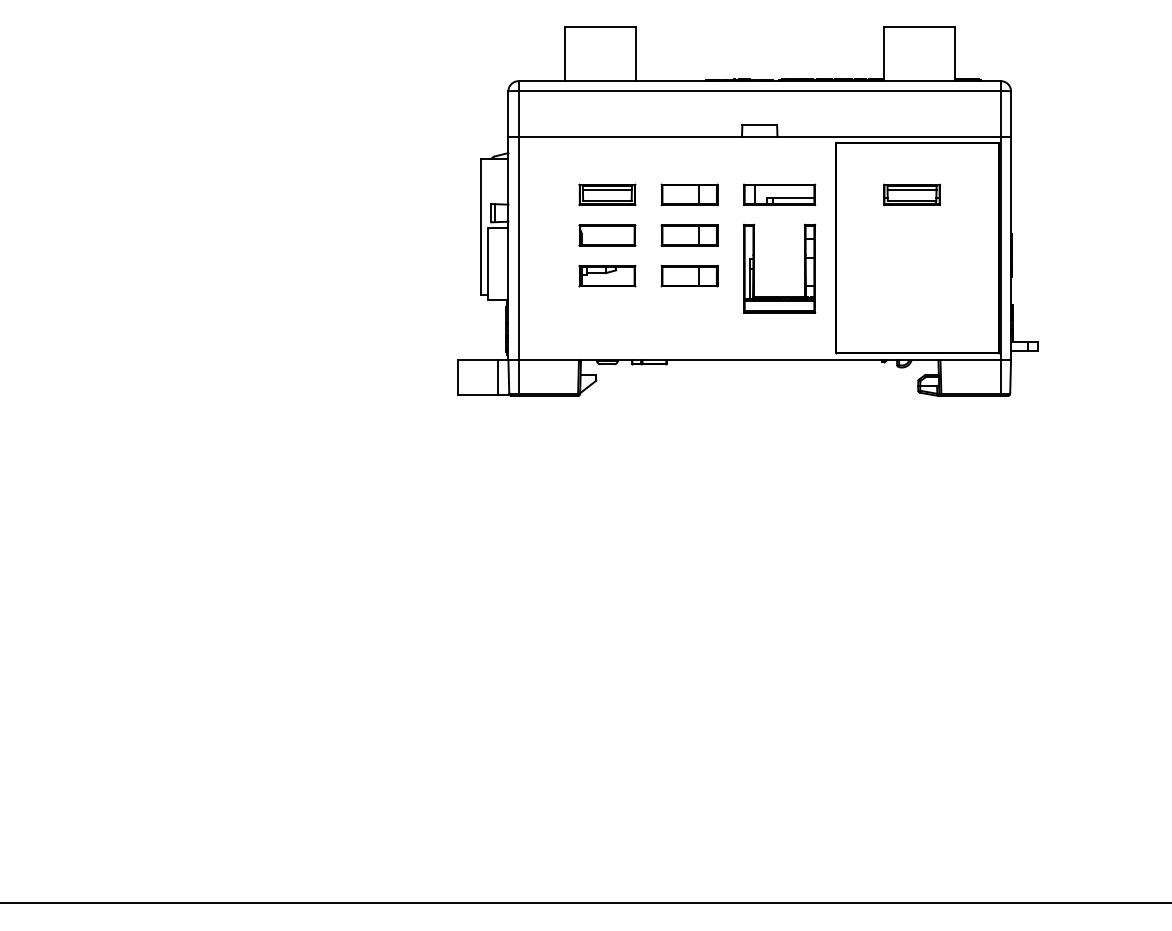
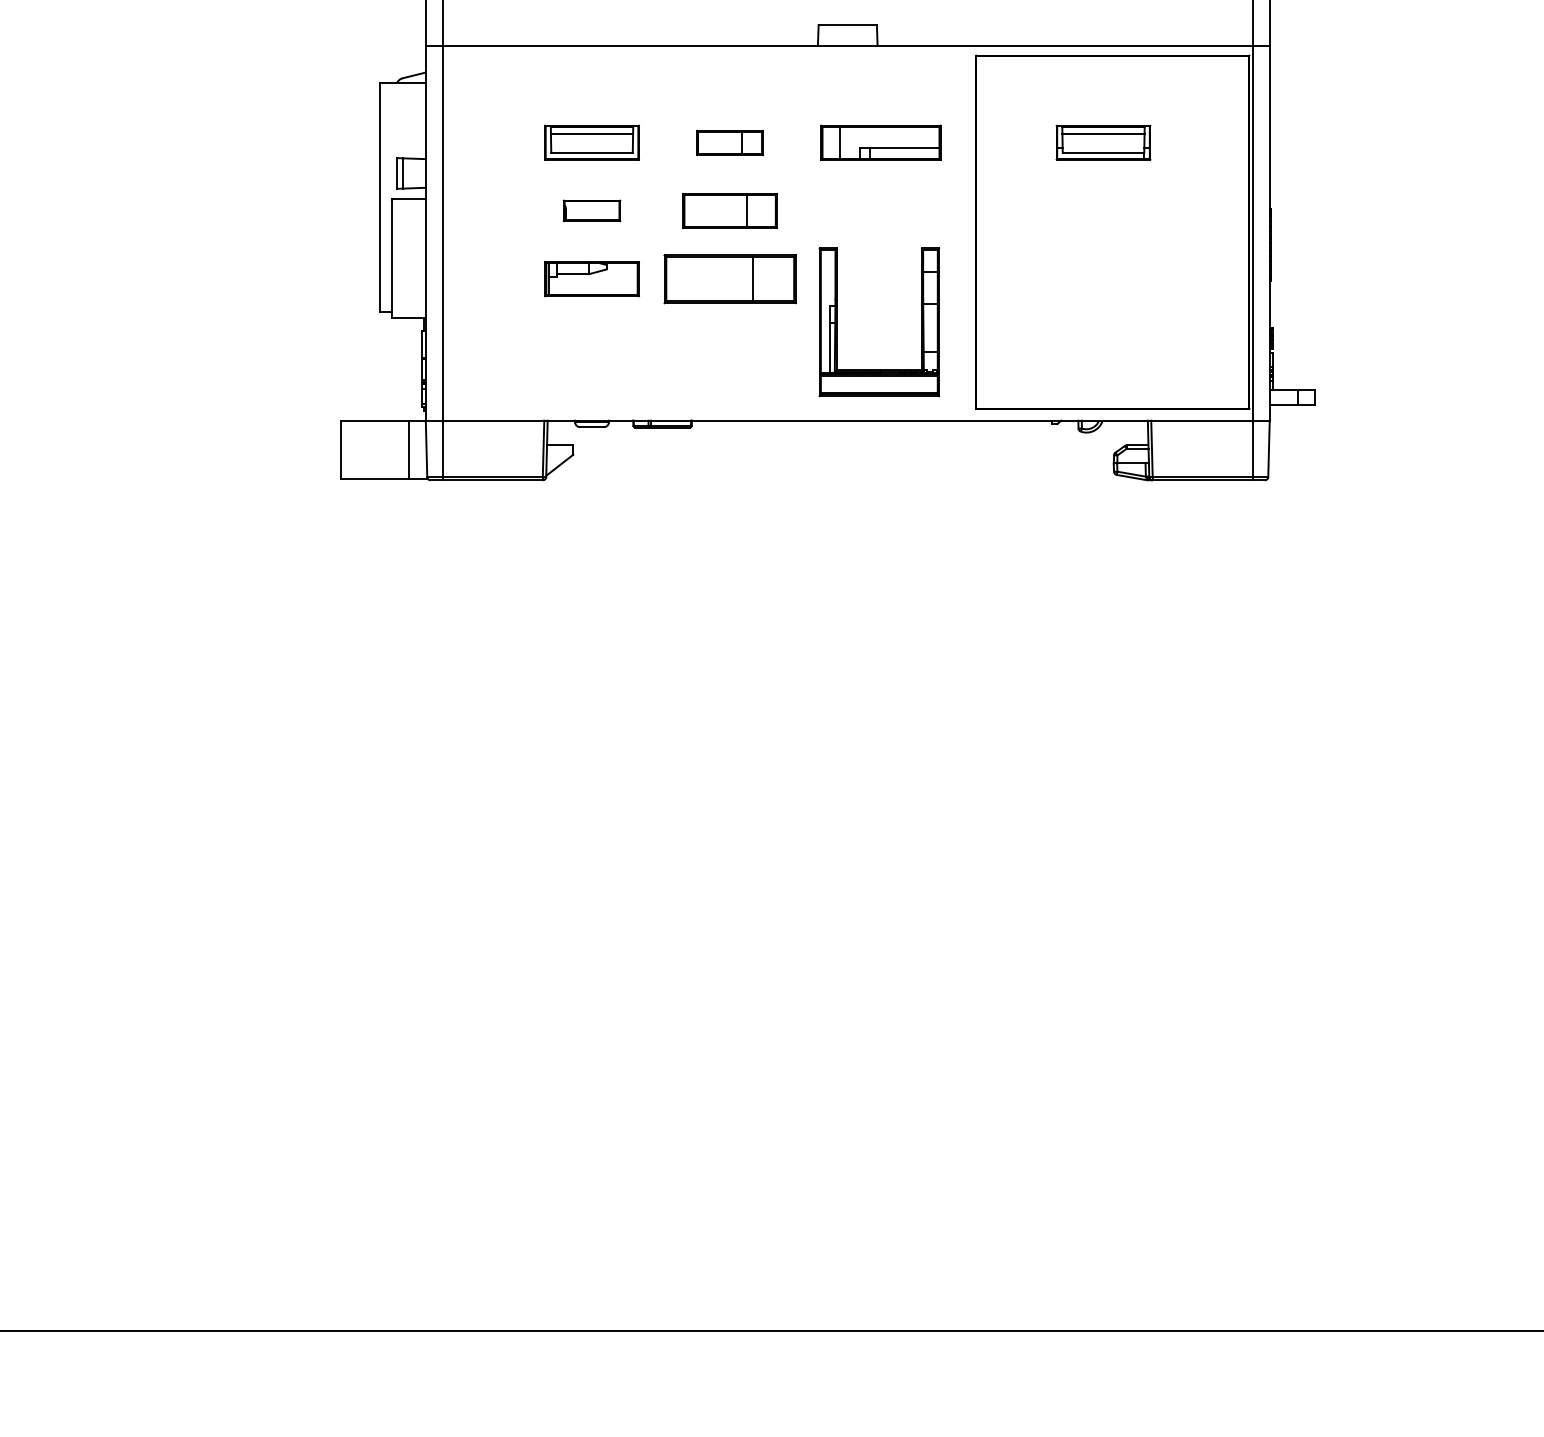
part: (689, 194) -> (729, 142), size x0.7
part: (607, 235) -> (592, 210), size x0.6
part: (754, 268) -> (837, 321), moved
part: (689, 275) -> (729, 278), size x1.4

